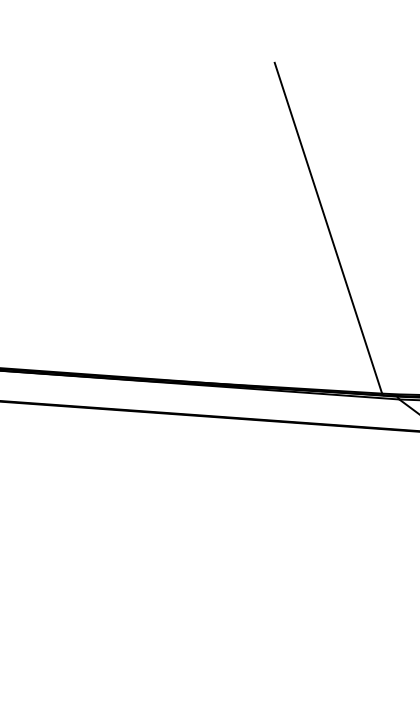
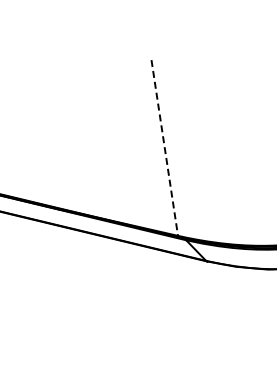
line: (327, 227) -> (164, 147), solid -> dashed

